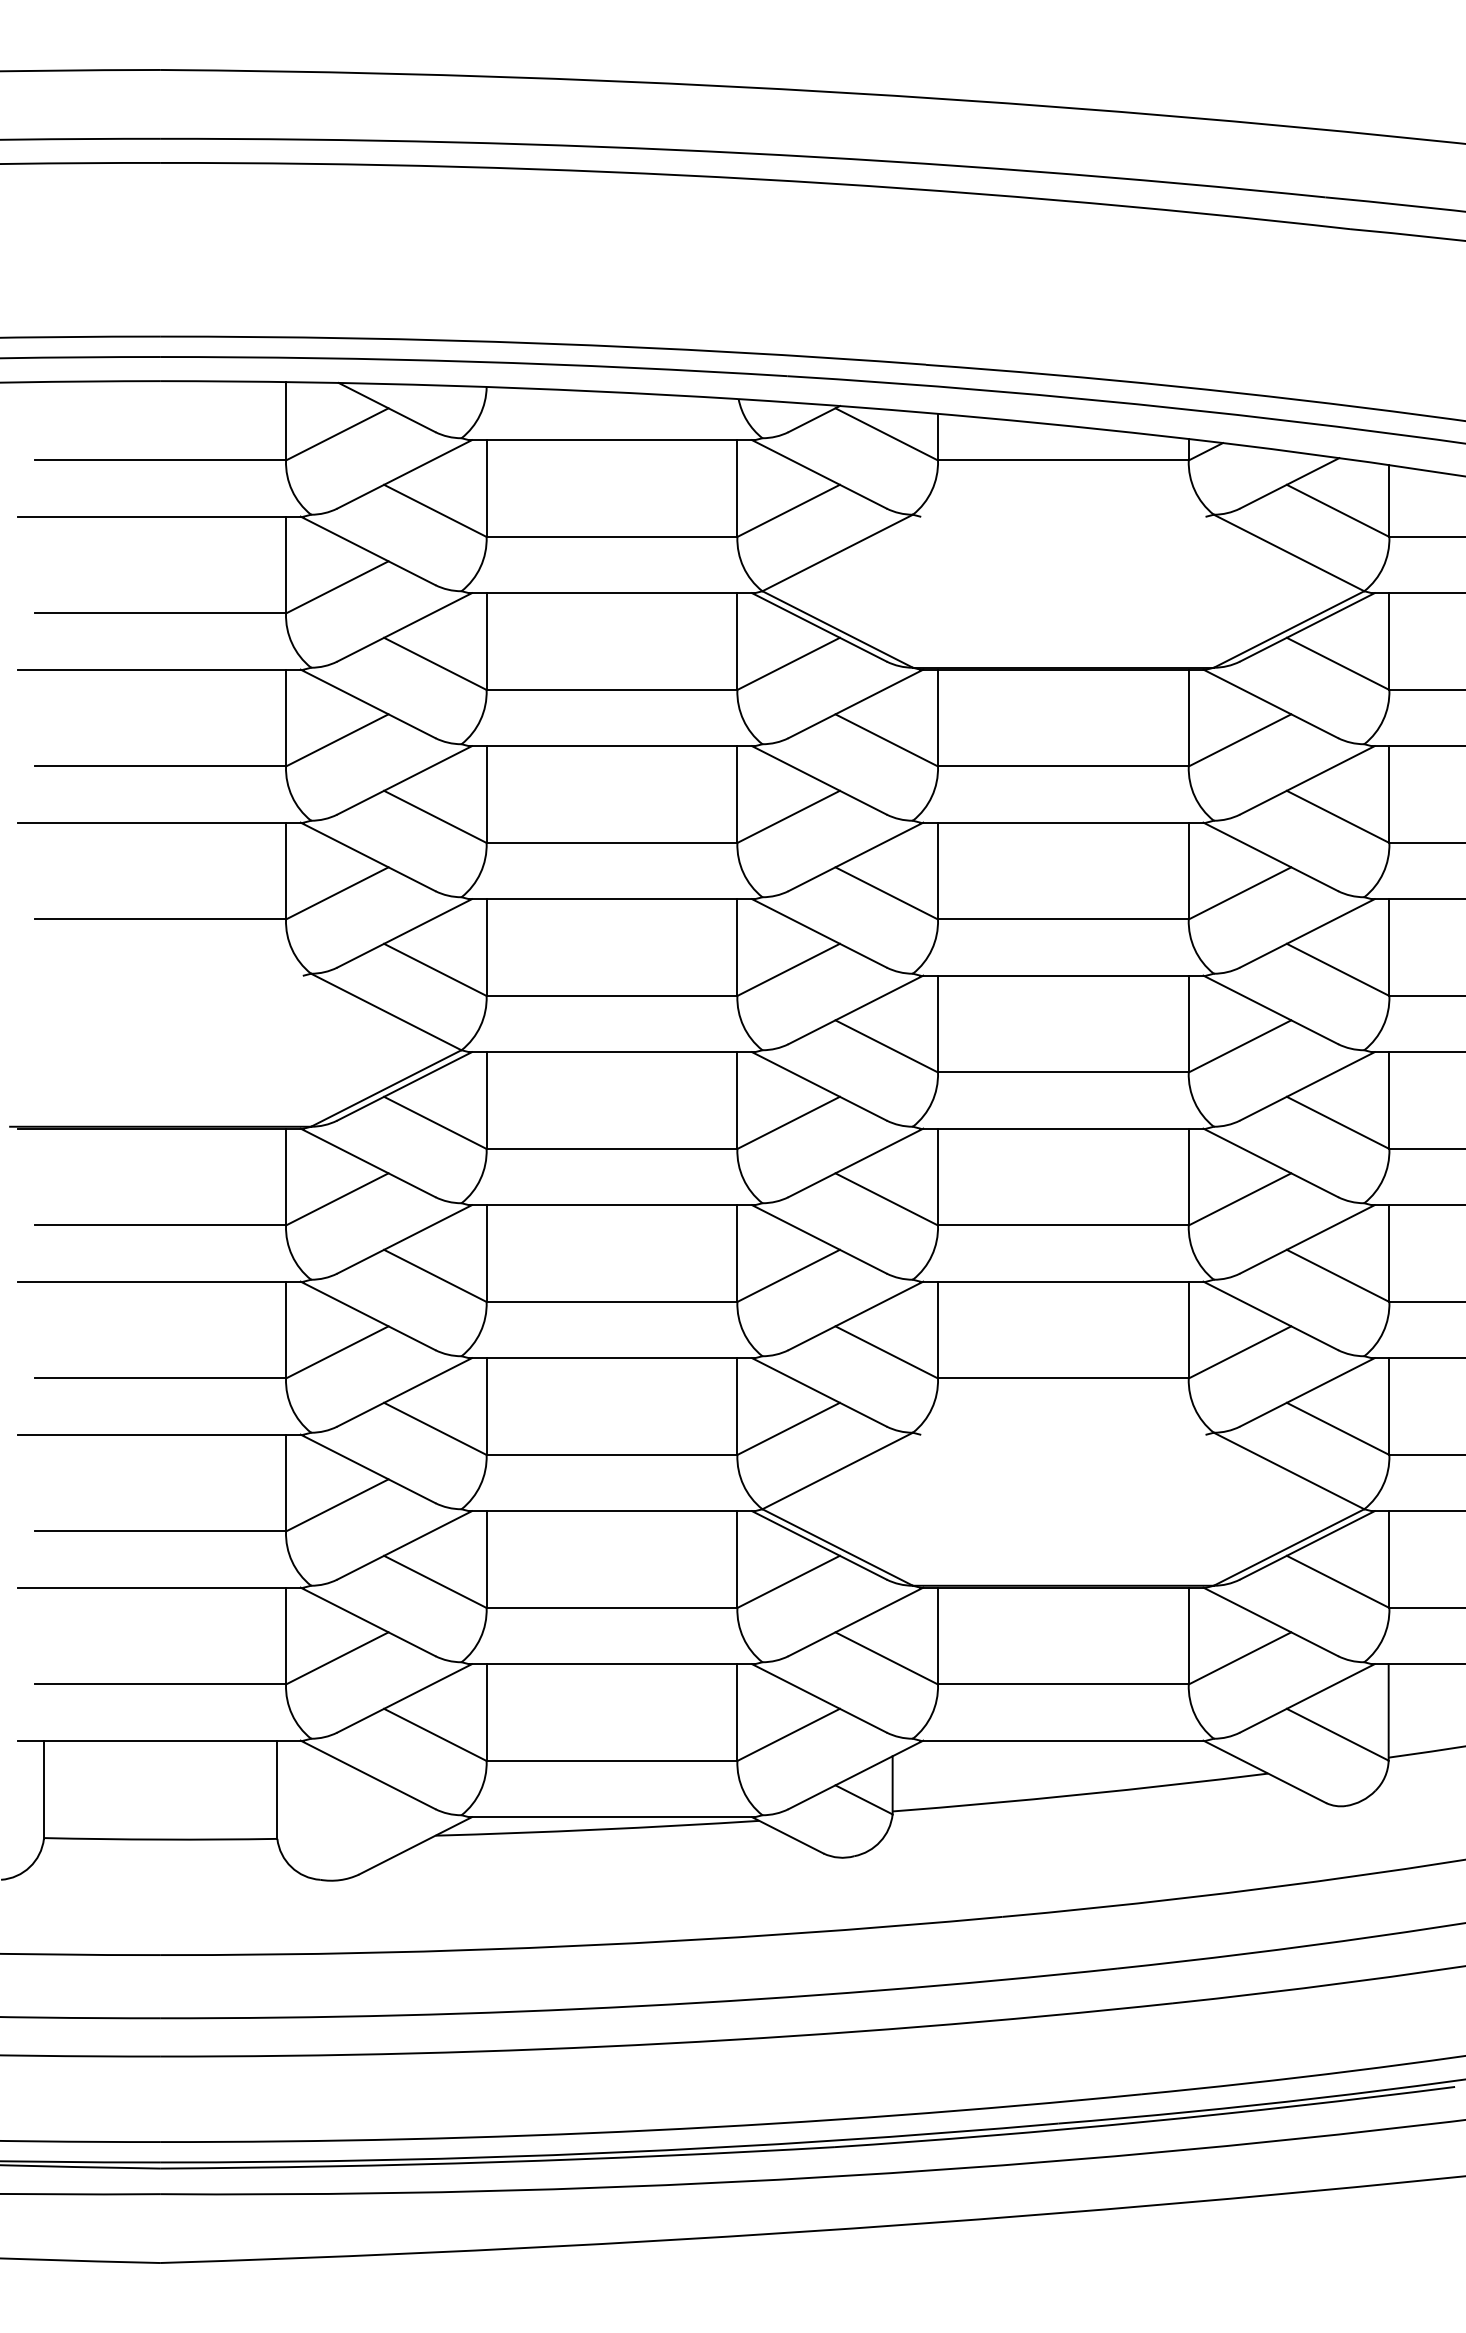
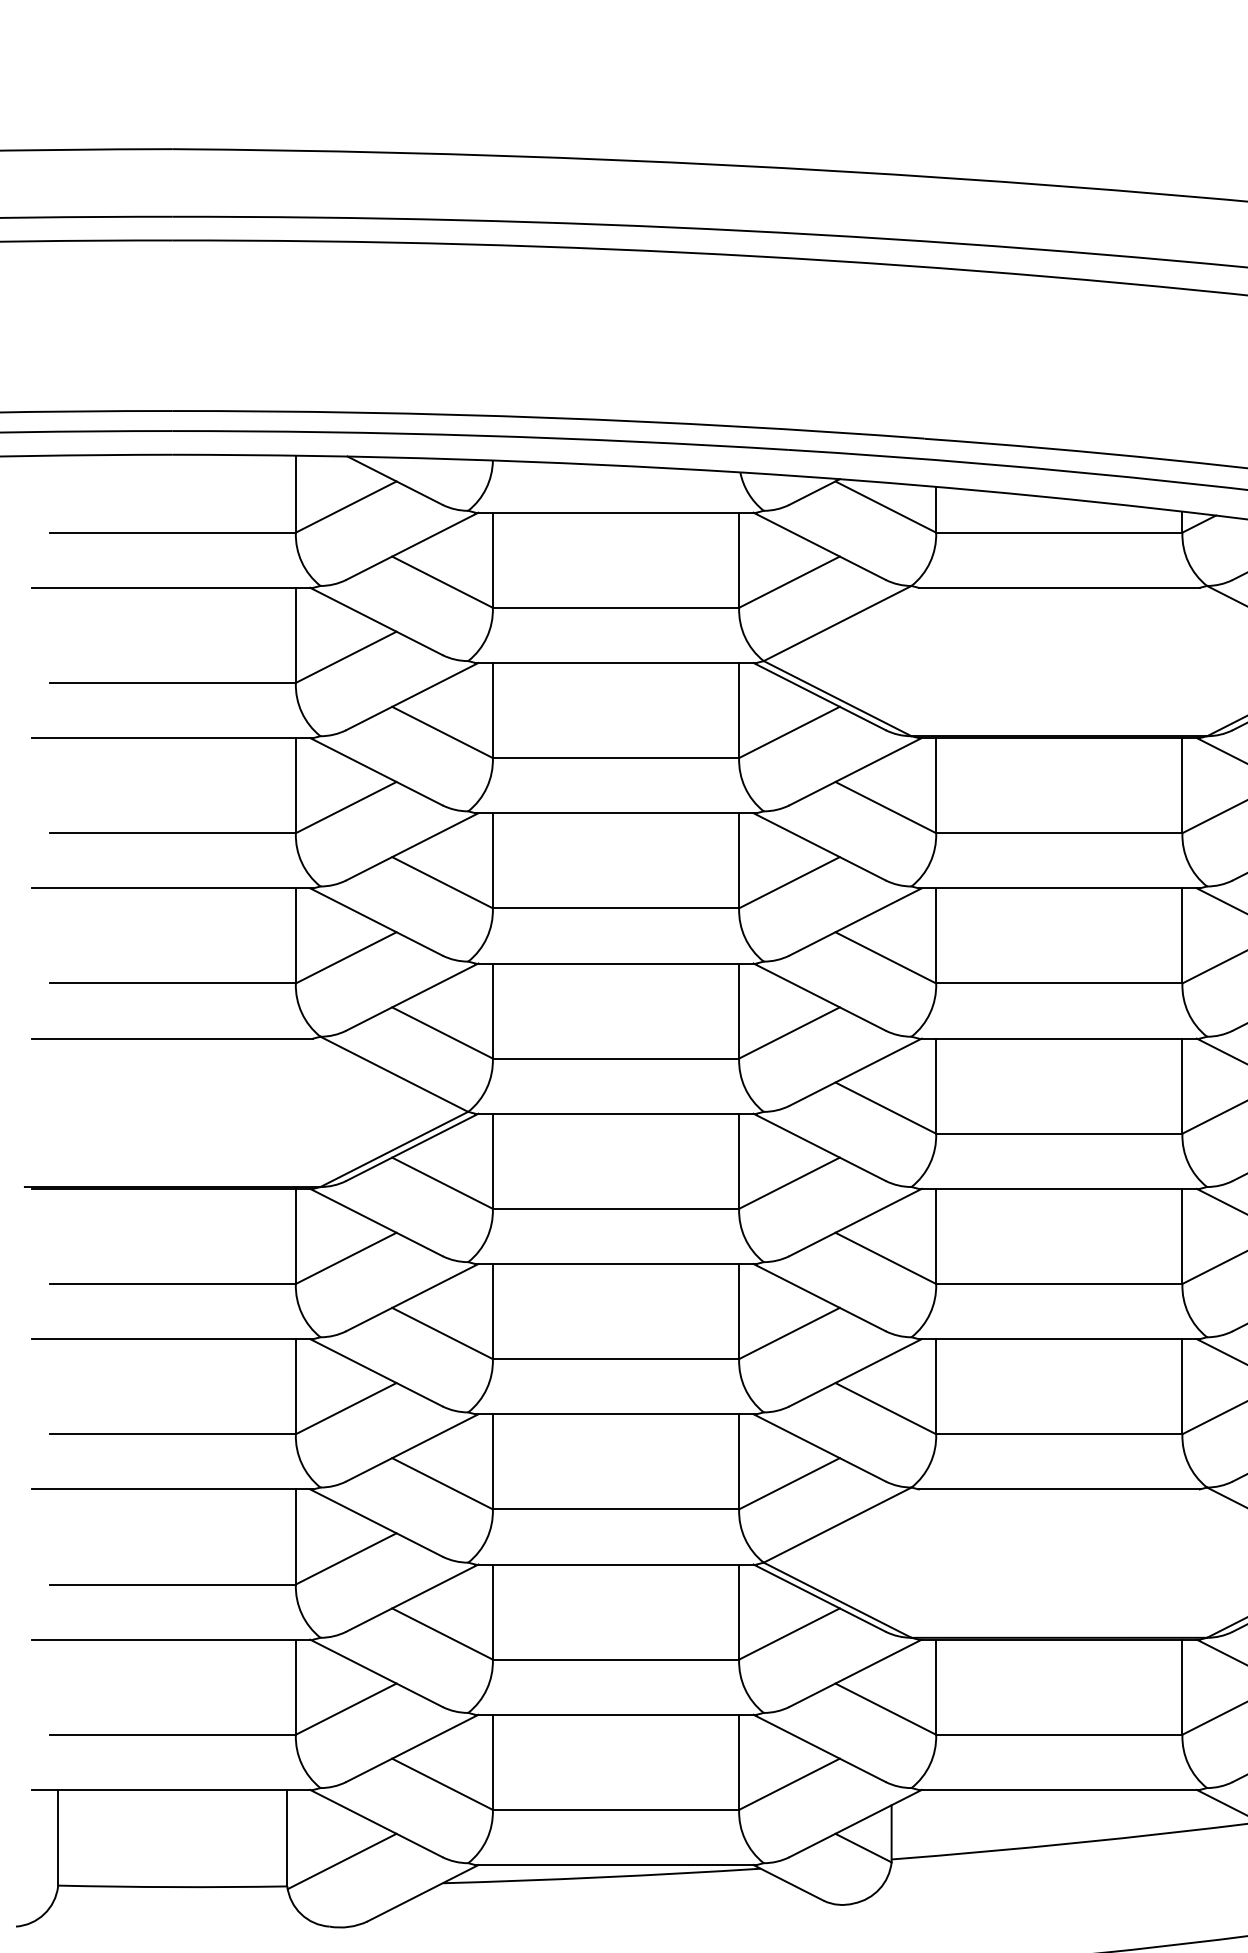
line: (1063, 516) -> (1059, 587), added
line: (160, 975) -> (172, 1038), added
line: (1063, 1434) -> (1059, 1489), added
line: (332, 1813) -> (341, 1861), added

